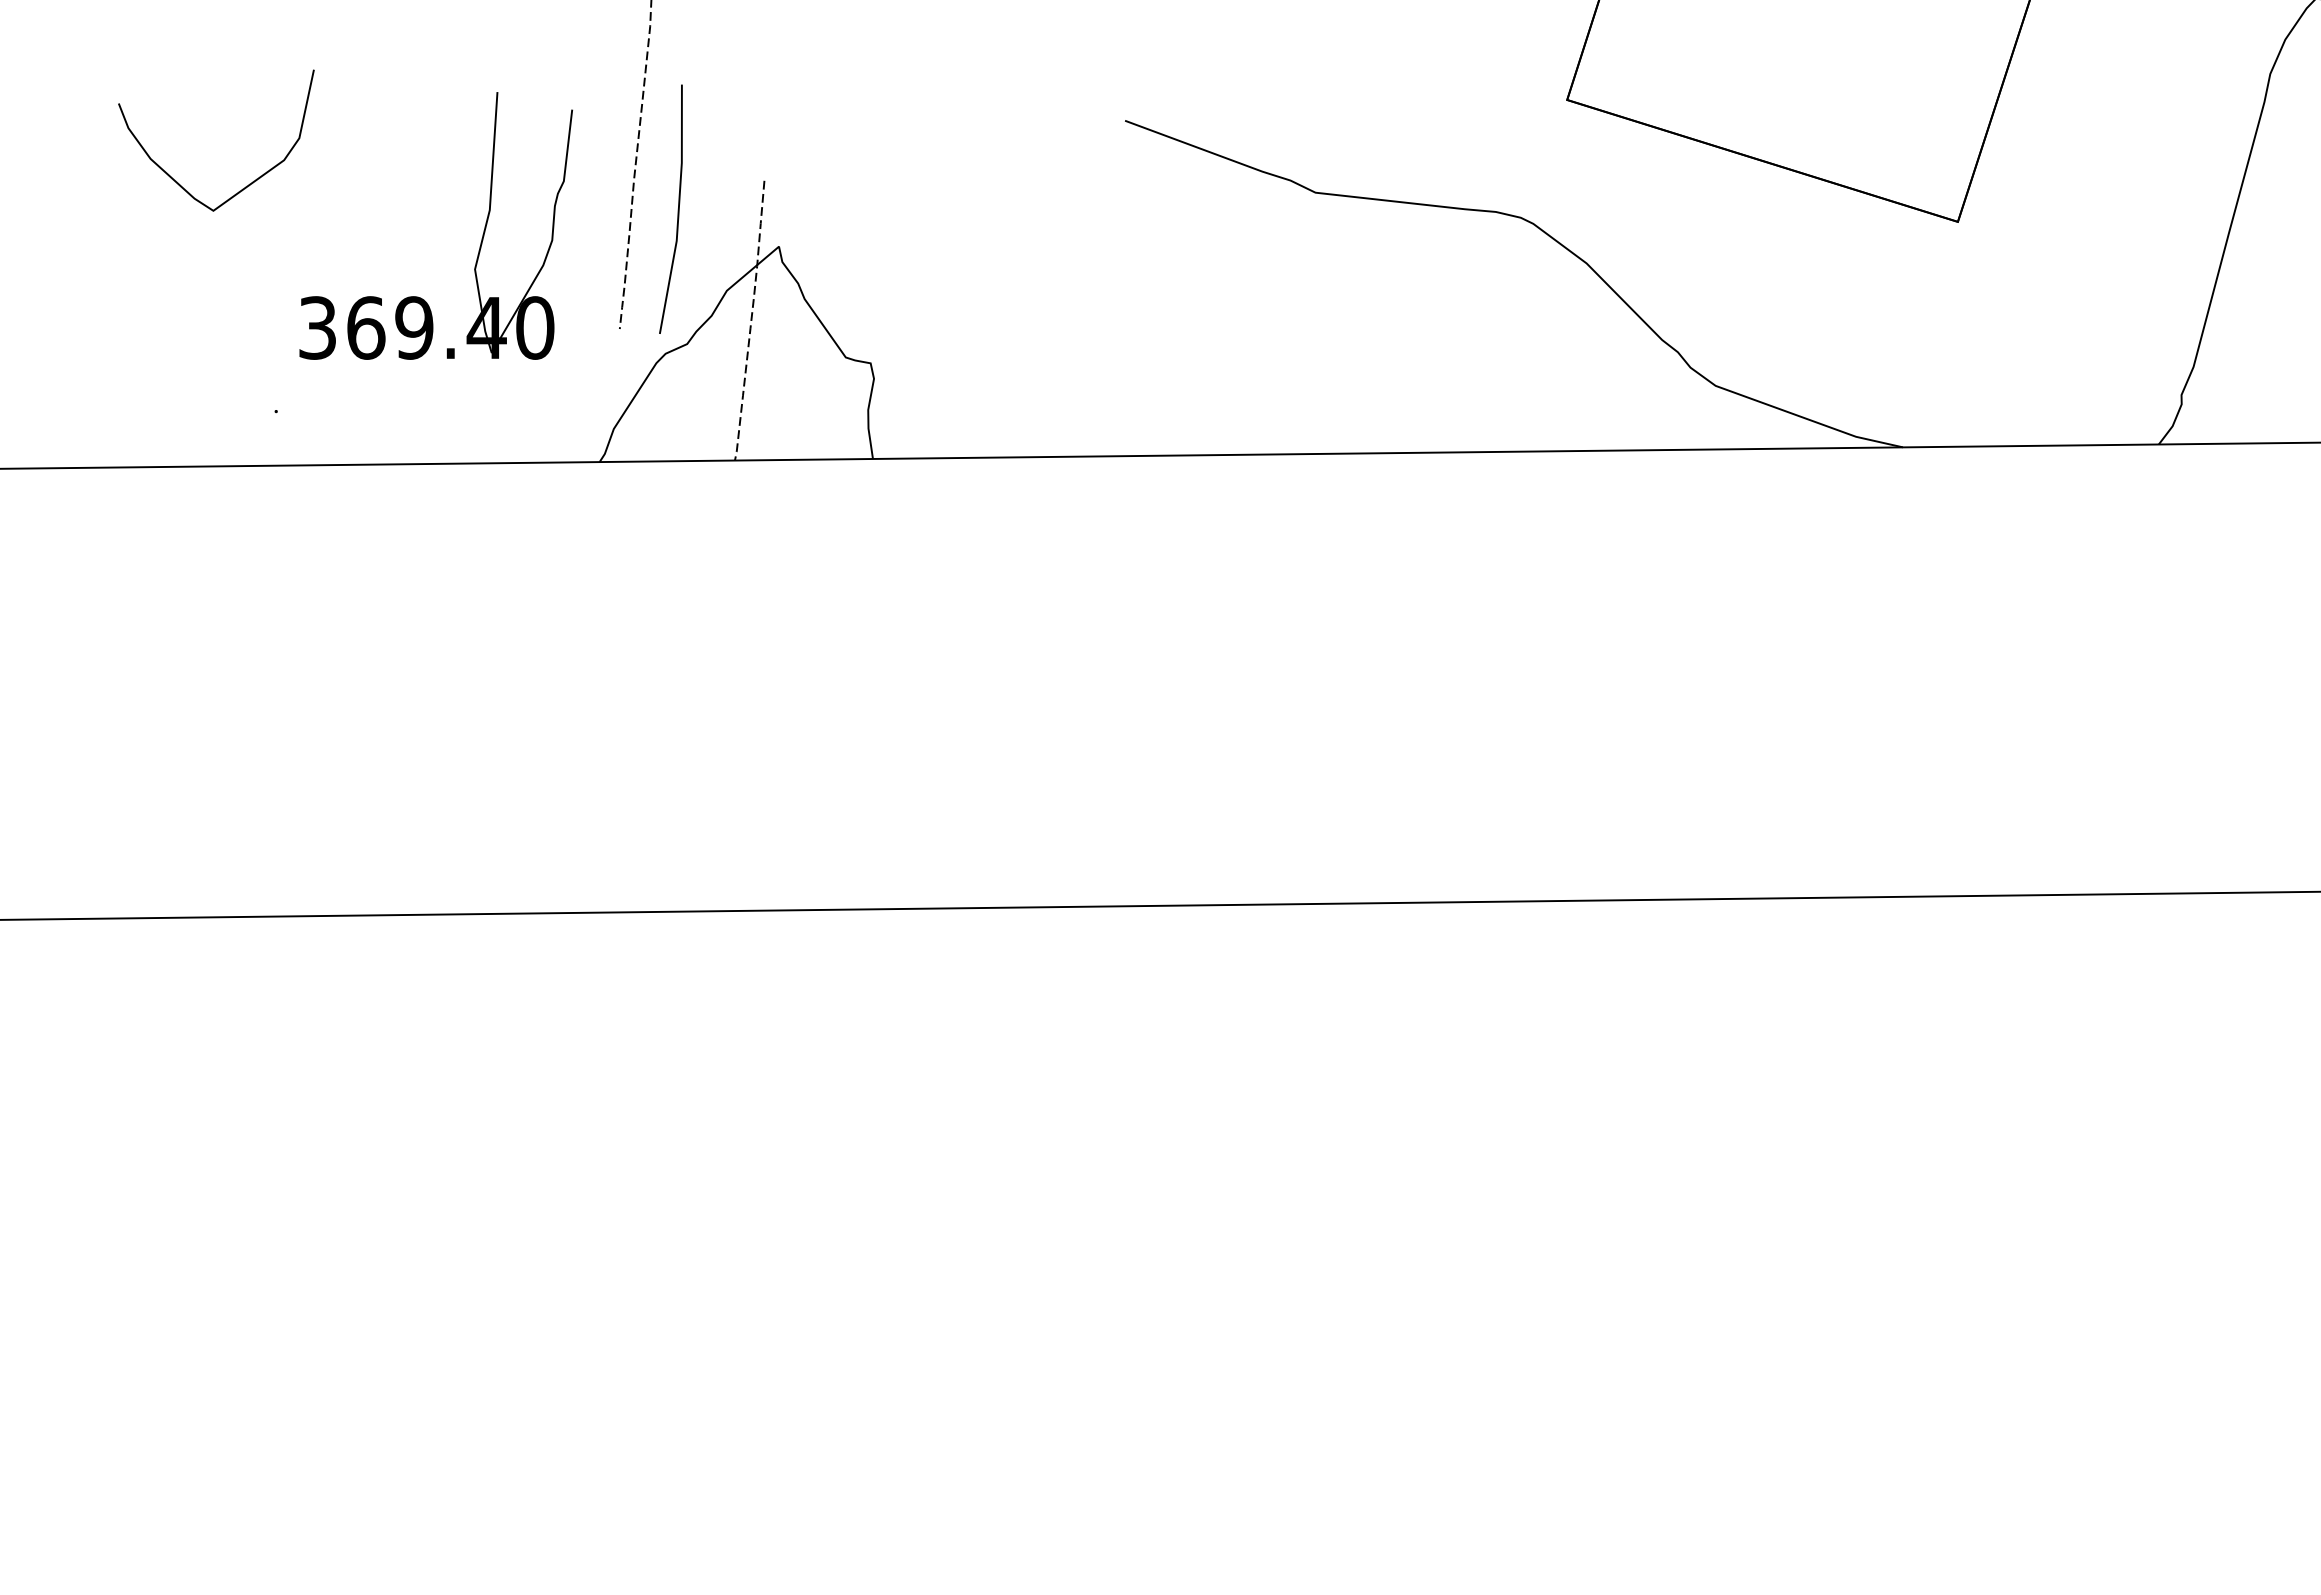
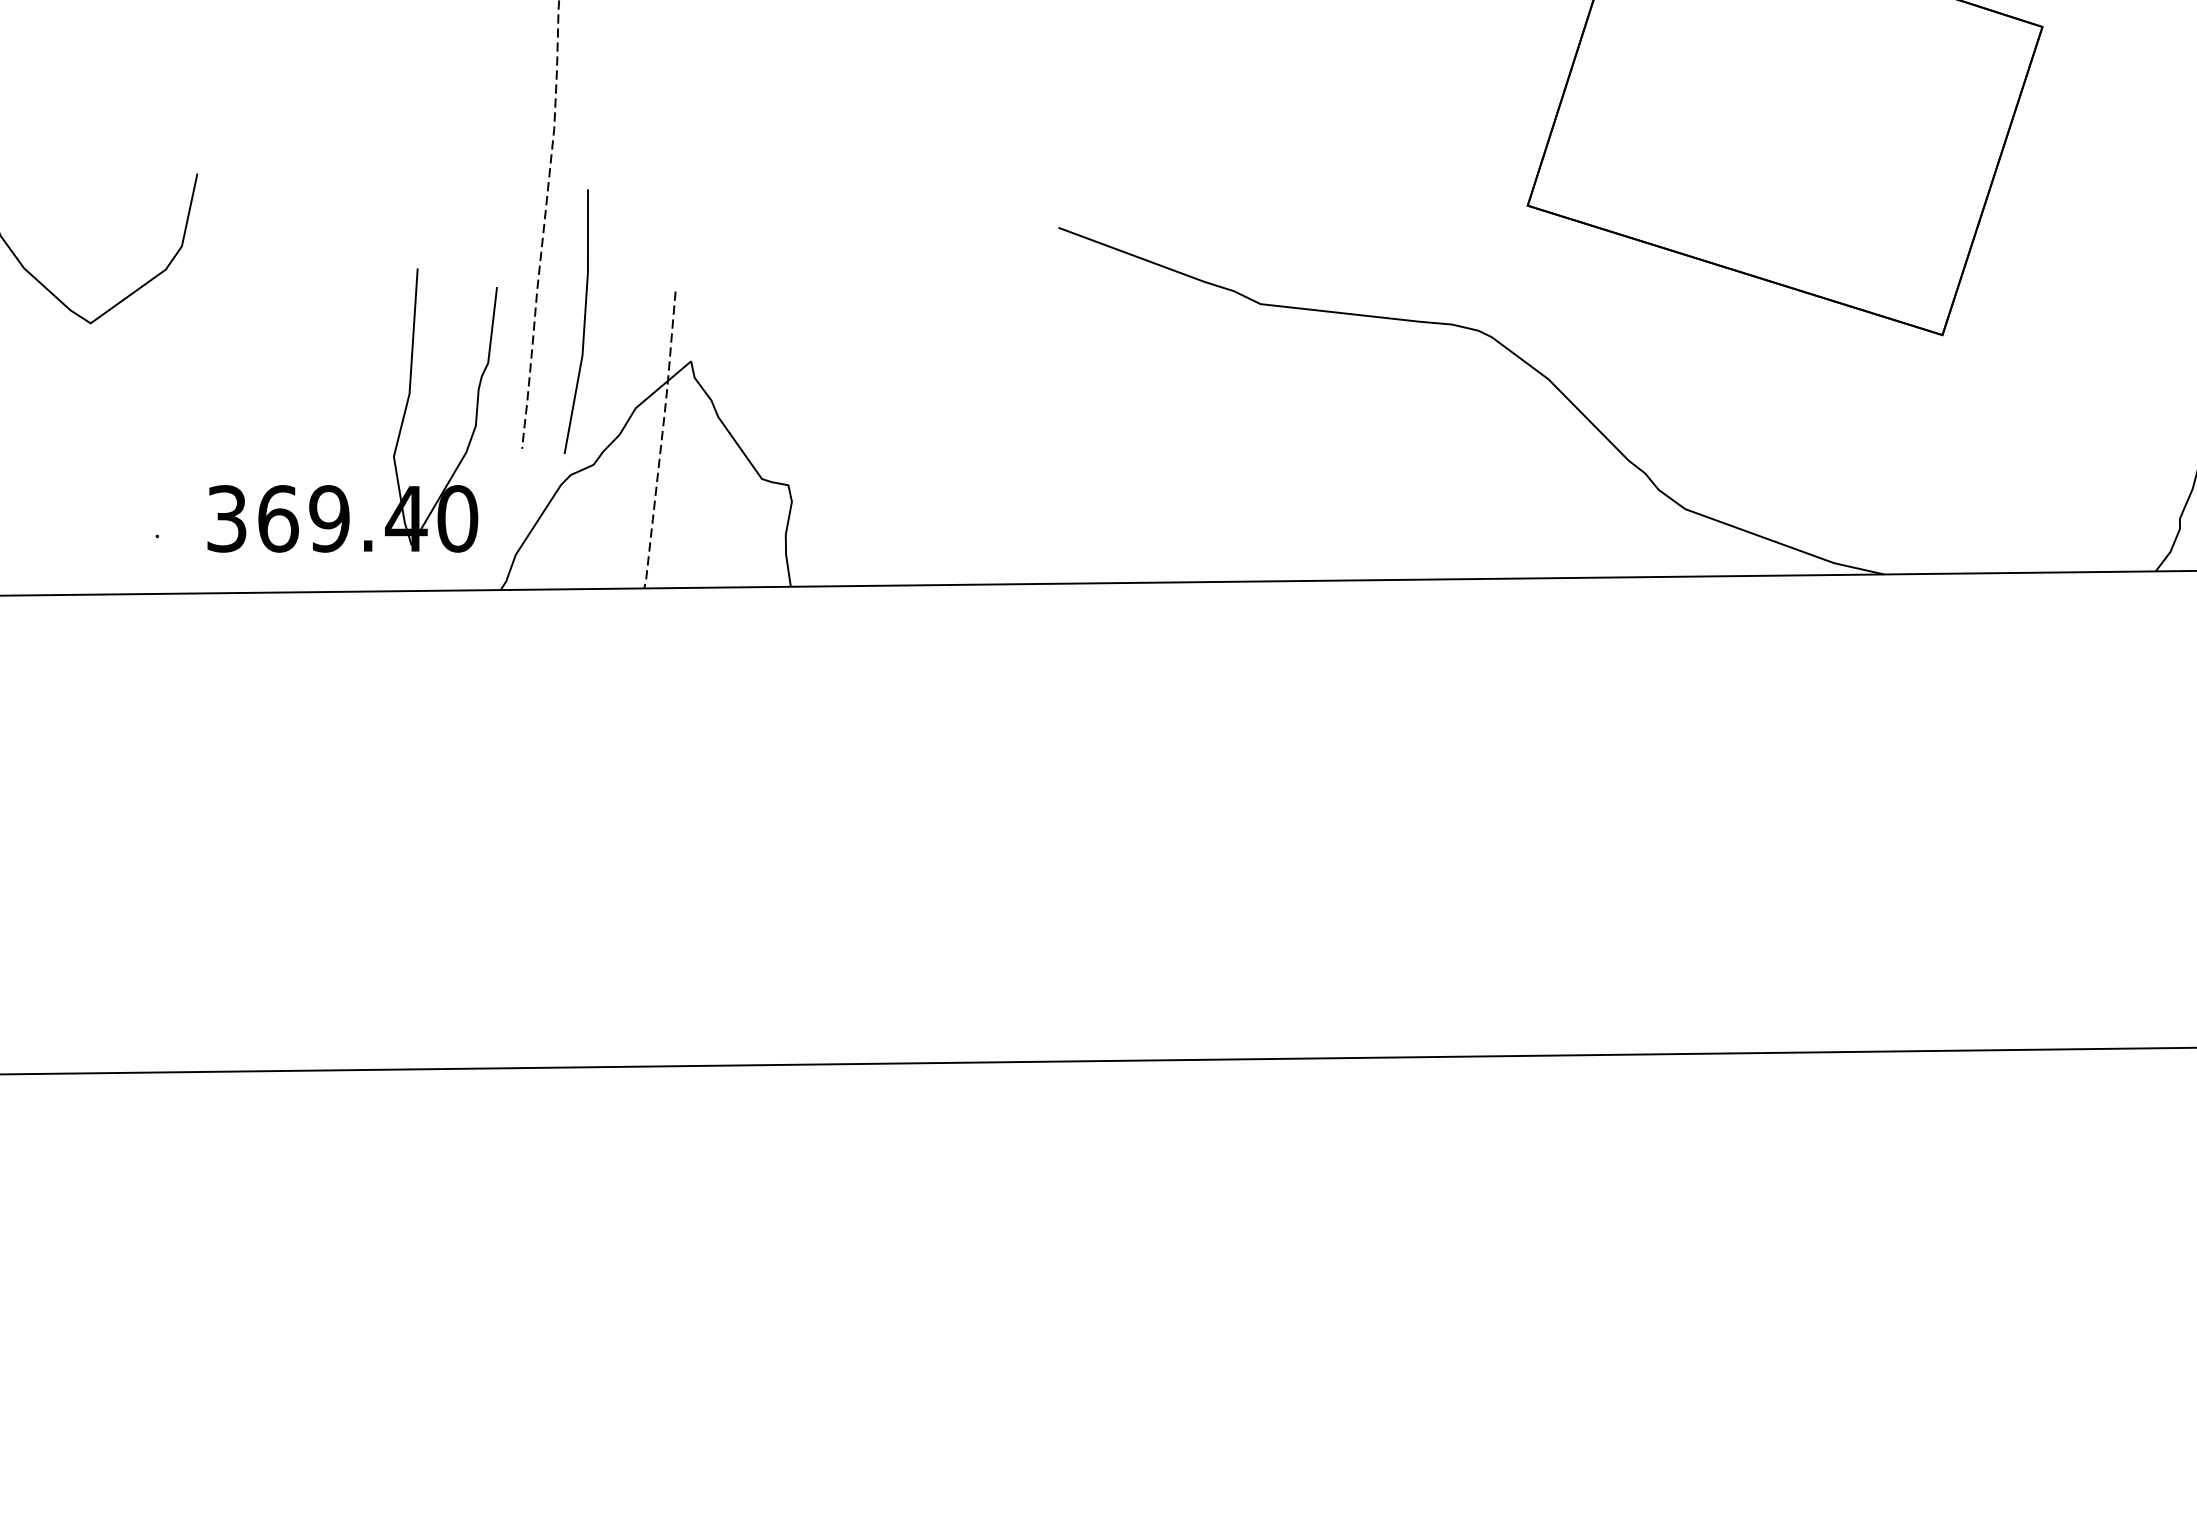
part: (481, 238) -> (400, 423), moved

